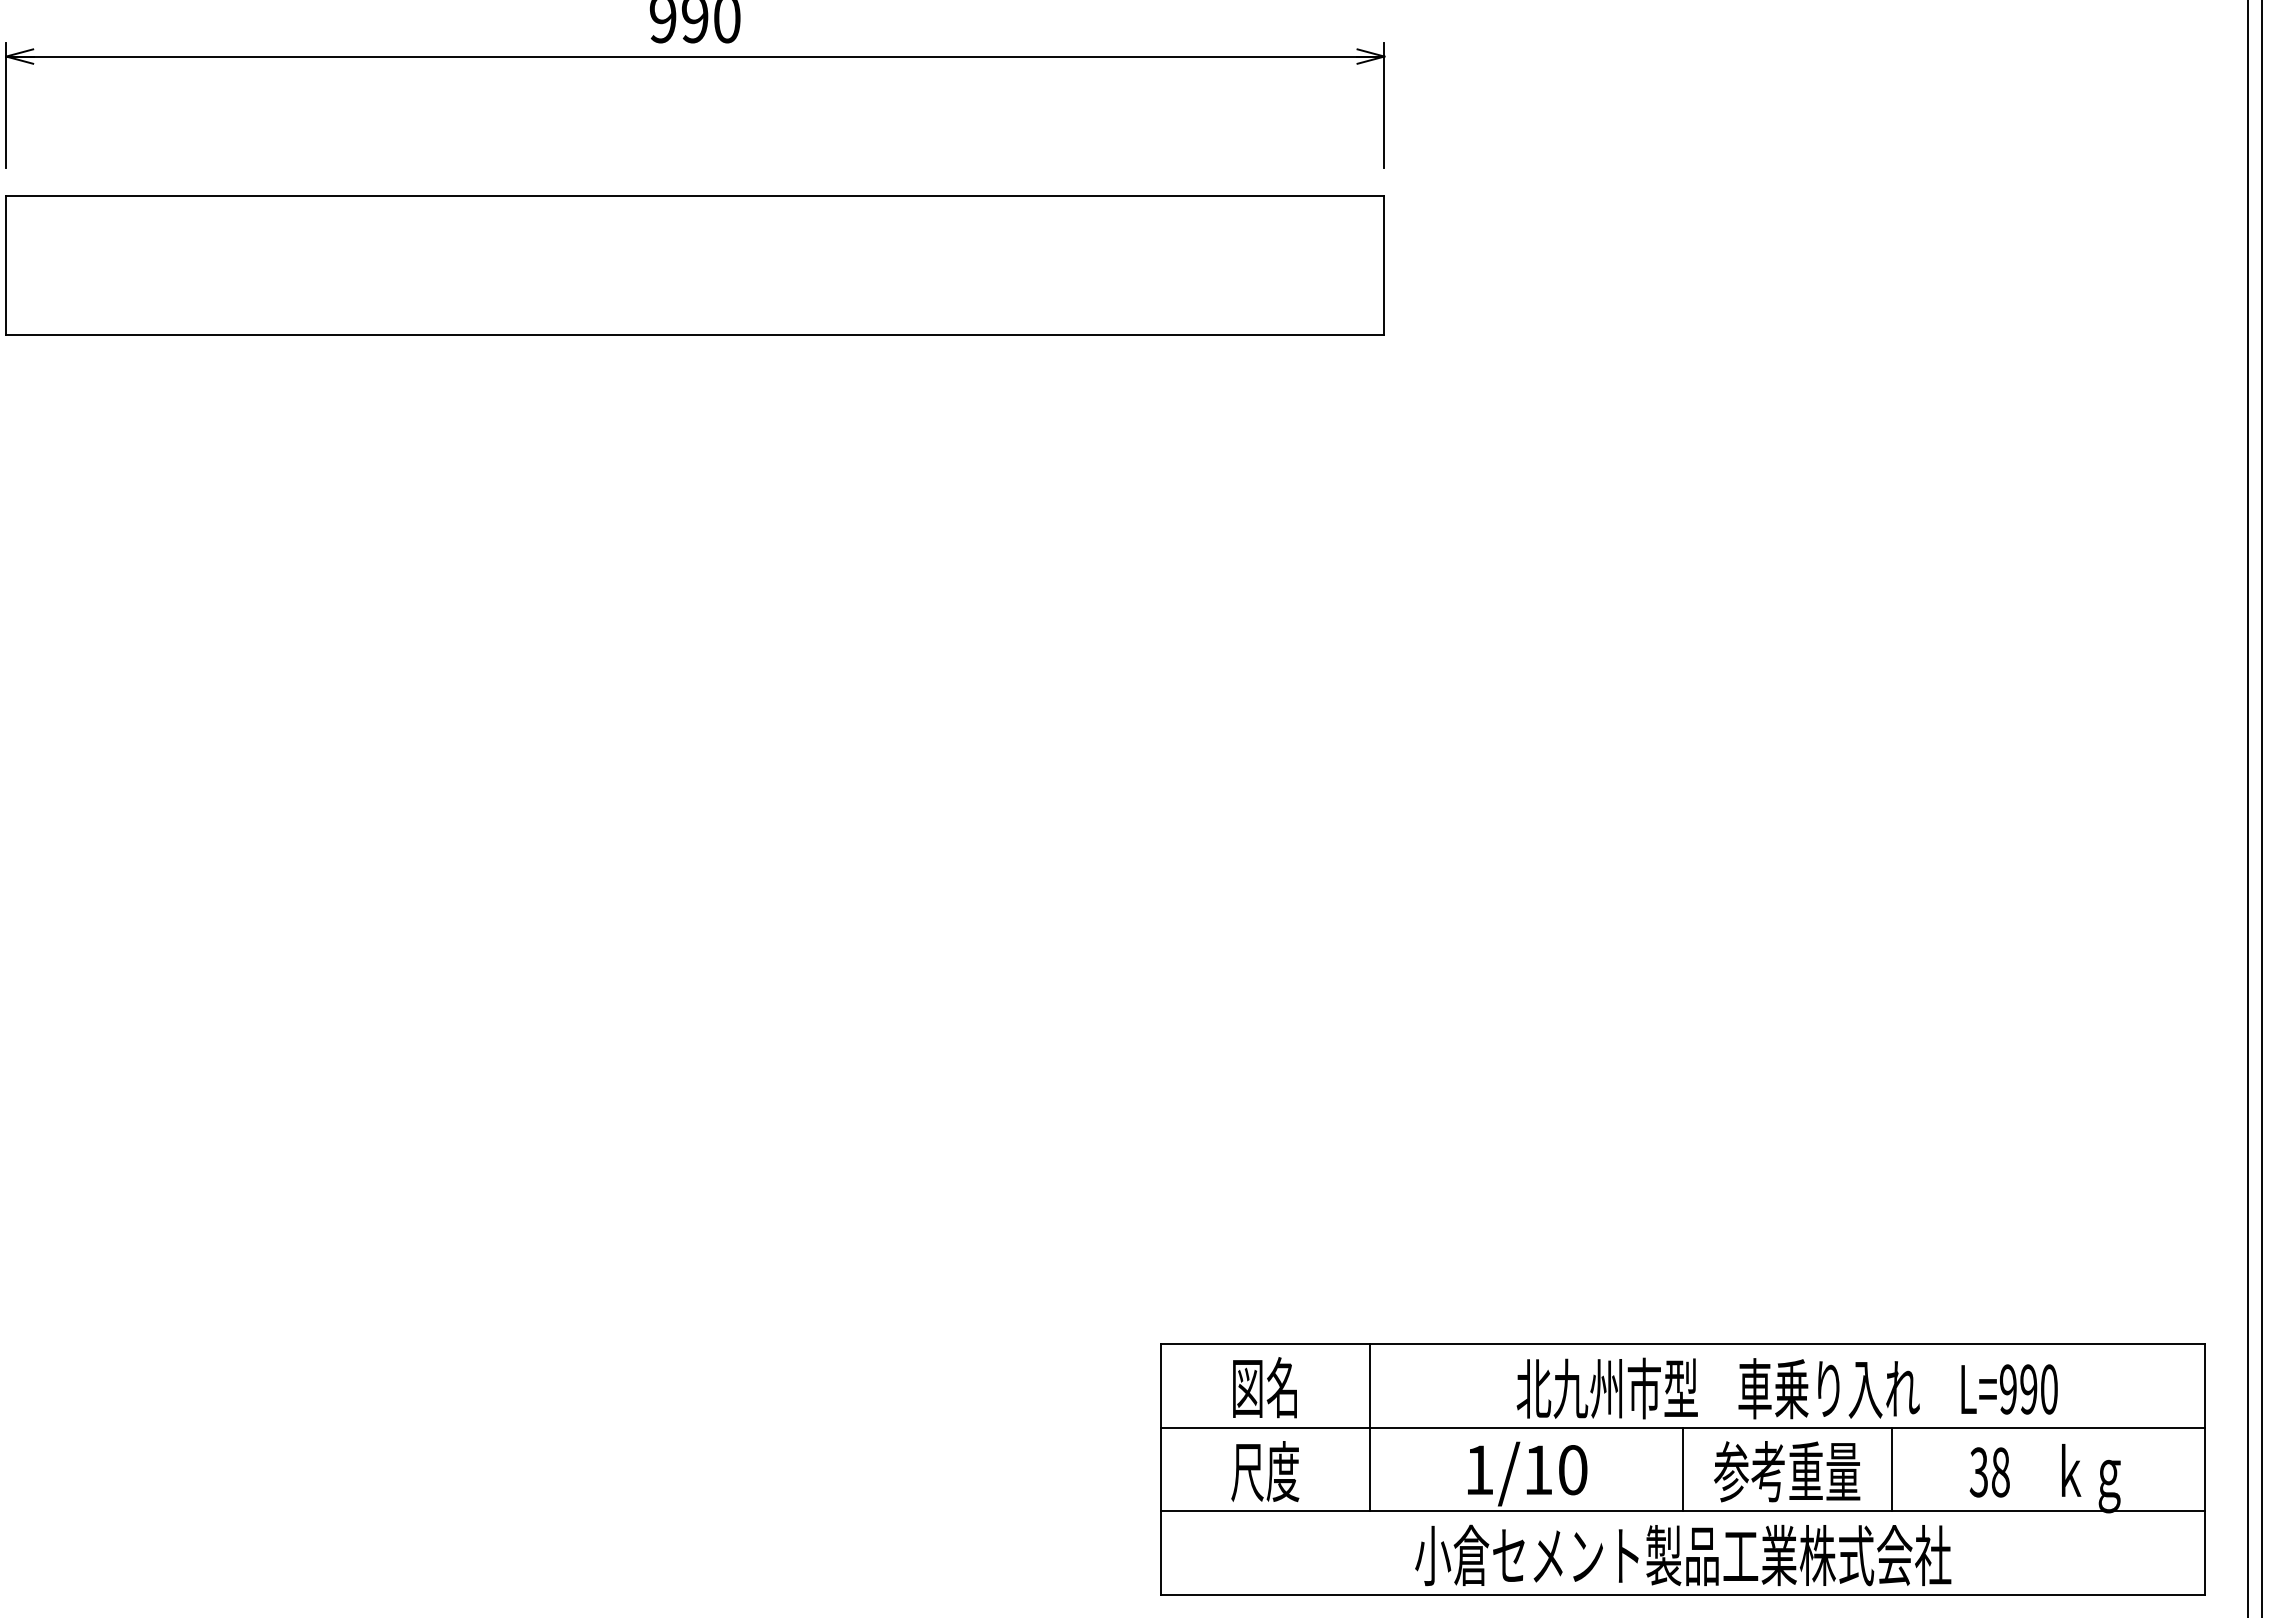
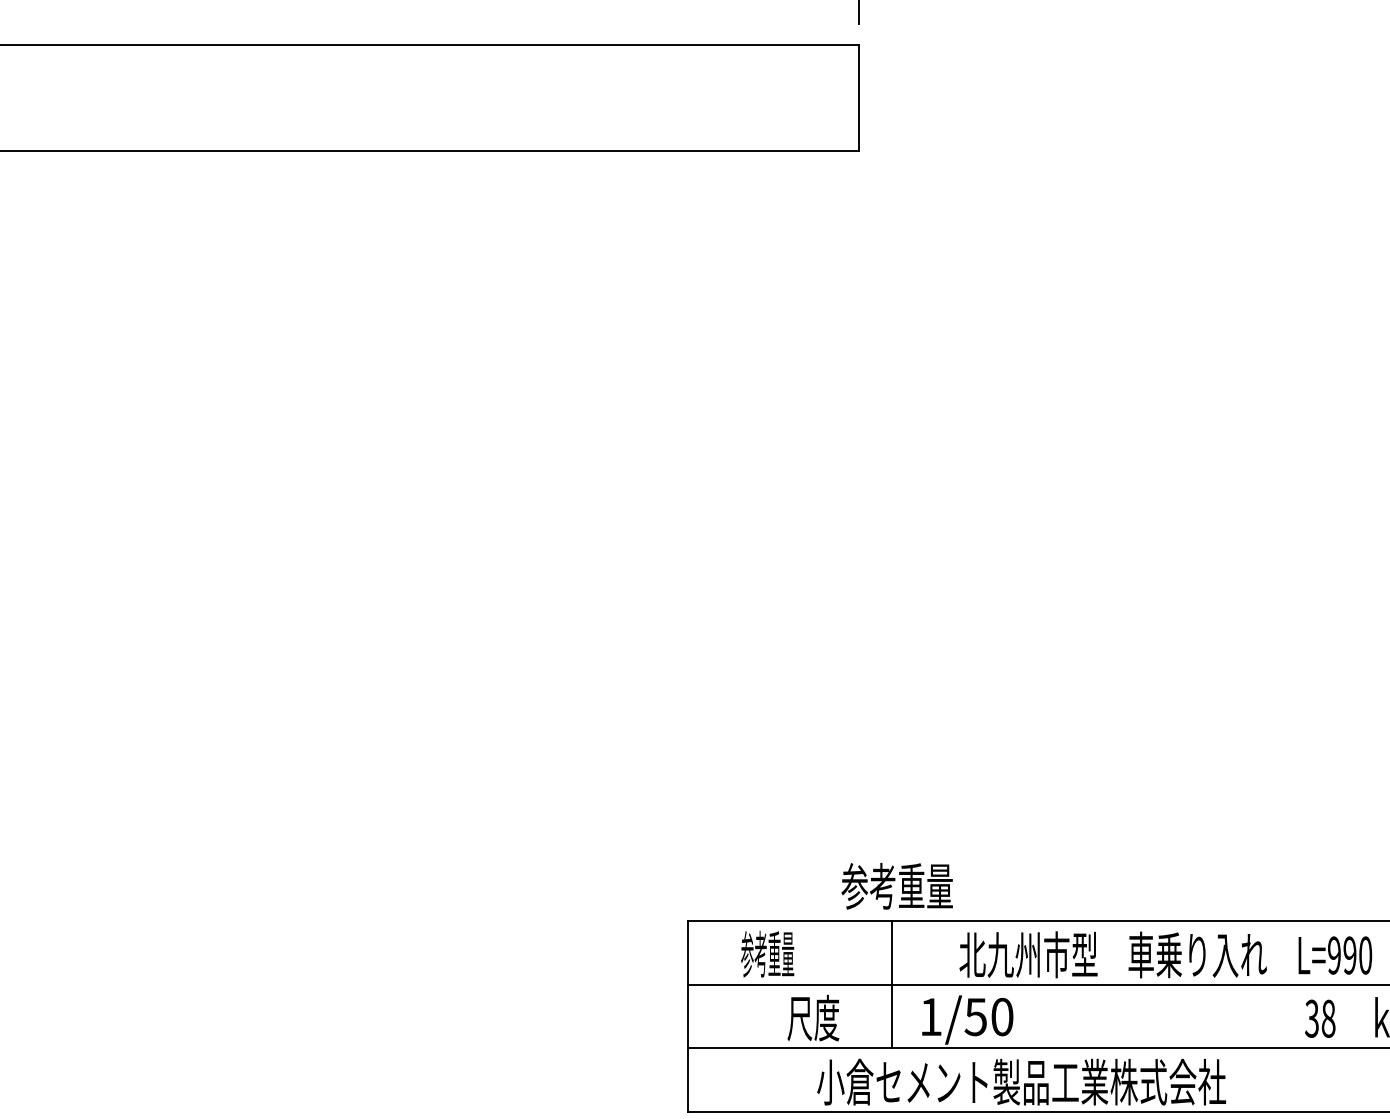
text: (1265, 1387) -> (767, 954), 図名 -> 参考重量
line: (1369, 1427) -> (892, 984), moved
line: (1683, 1469) -> (1086, 1016), removed
line: (1891, 1469) -> (1245, 1016), removed
text: (1537, 1470) -> (975, 1017), 1/10 -> 1/50
text: (1265, 1471) -> (813, 1018), moved
text: (1787, 1471) -> (897, 886), moved
text: (1683, 1555) -> (1021, 1082), moved

